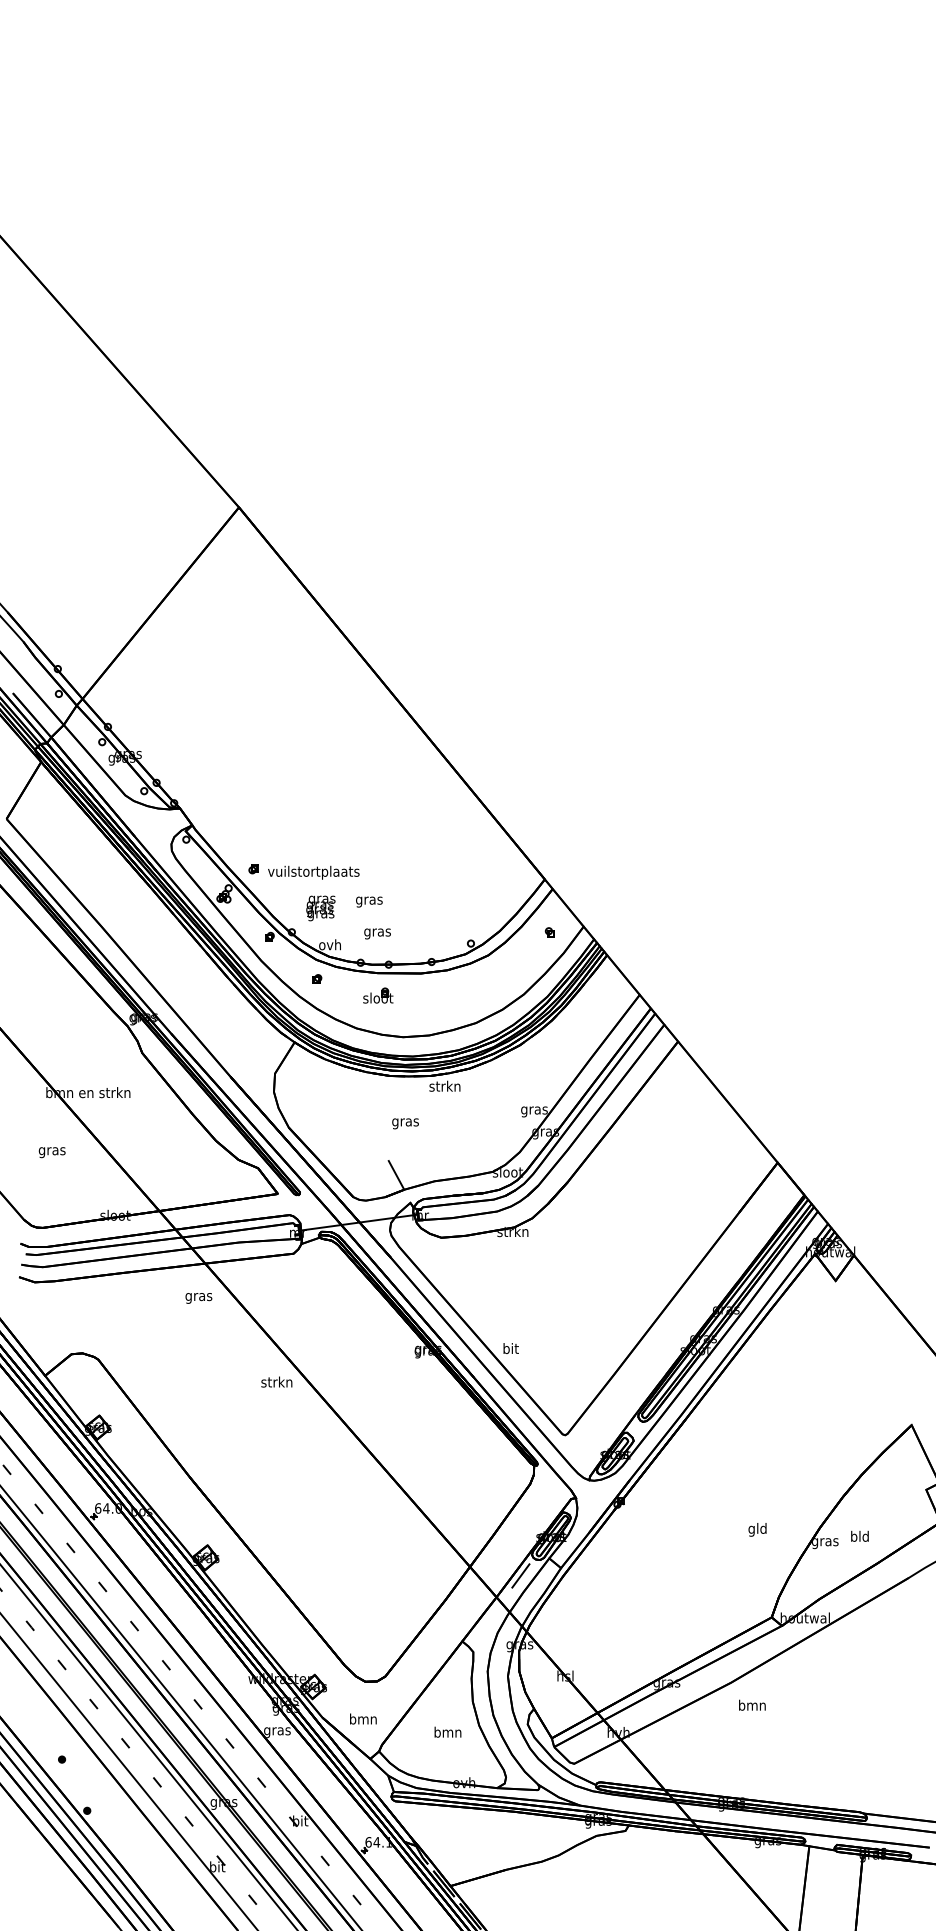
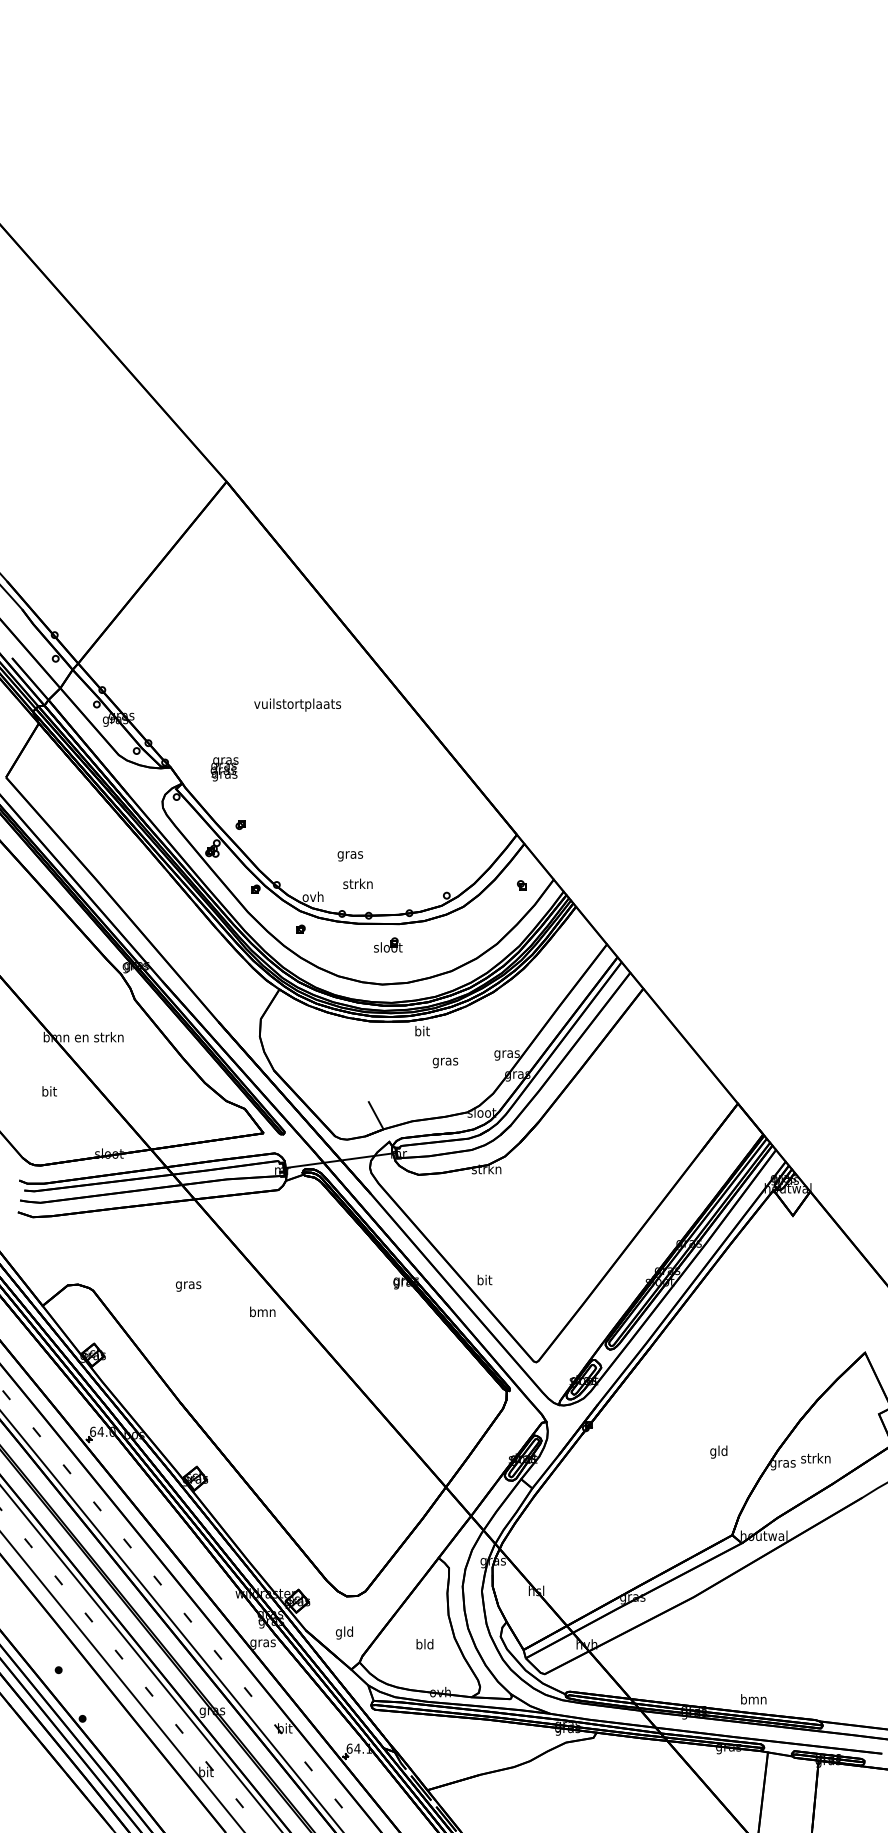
text: (313, 872) -> (297, 704), moved
text: (320, 908) -> (224, 769), moved
text: (376, 932) -> (357, 885), gras -> strkn
part: (378, 995) -> (388, 944), moved
text: (444, 1085) -> (421, 1030), strkn -> bit
text: (405, 1123) -> (445, 1062), moved
text: (51, 1151) -> (48, 1093), gras -> bit
text: (198, 1298) -> (188, 1286), moved
text: (276, 1381) -> (262, 1311), strkn -> bmn
text: (859, 1535) -> (815, 1457), bld -> strkn
line: (520, 1575) -> (493, 1495), removed
text: (752, 1704) -> (753, 1698), moved
text: (363, 1720) -> (344, 1633), bmn -> gld
text: (447, 1731) -> (424, 1643), bmn -> bld

